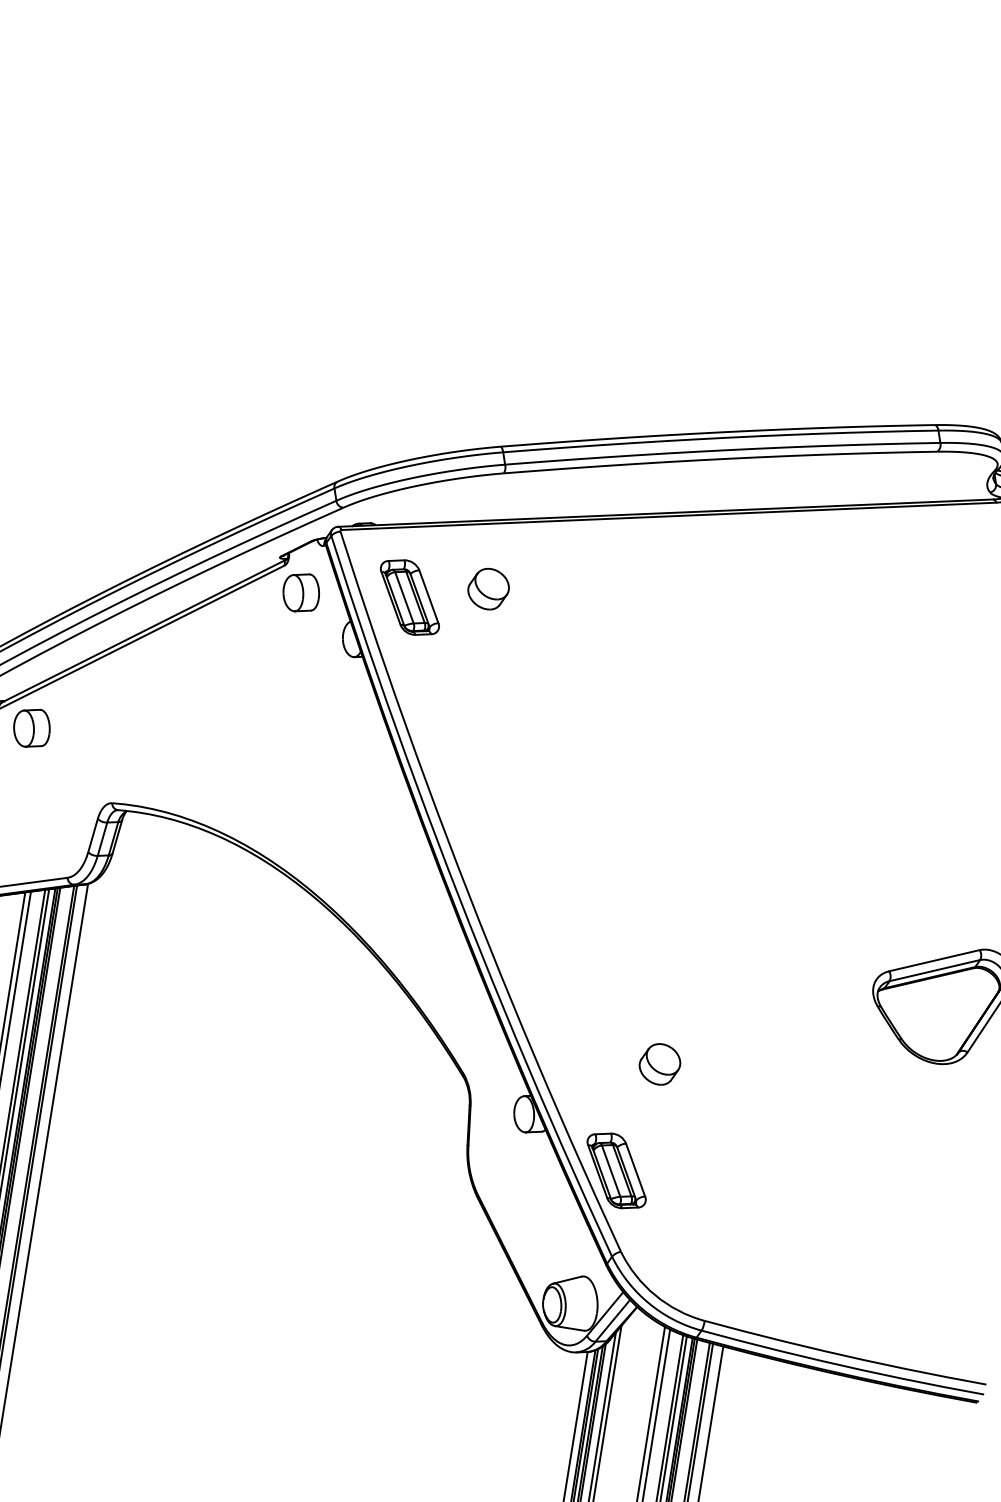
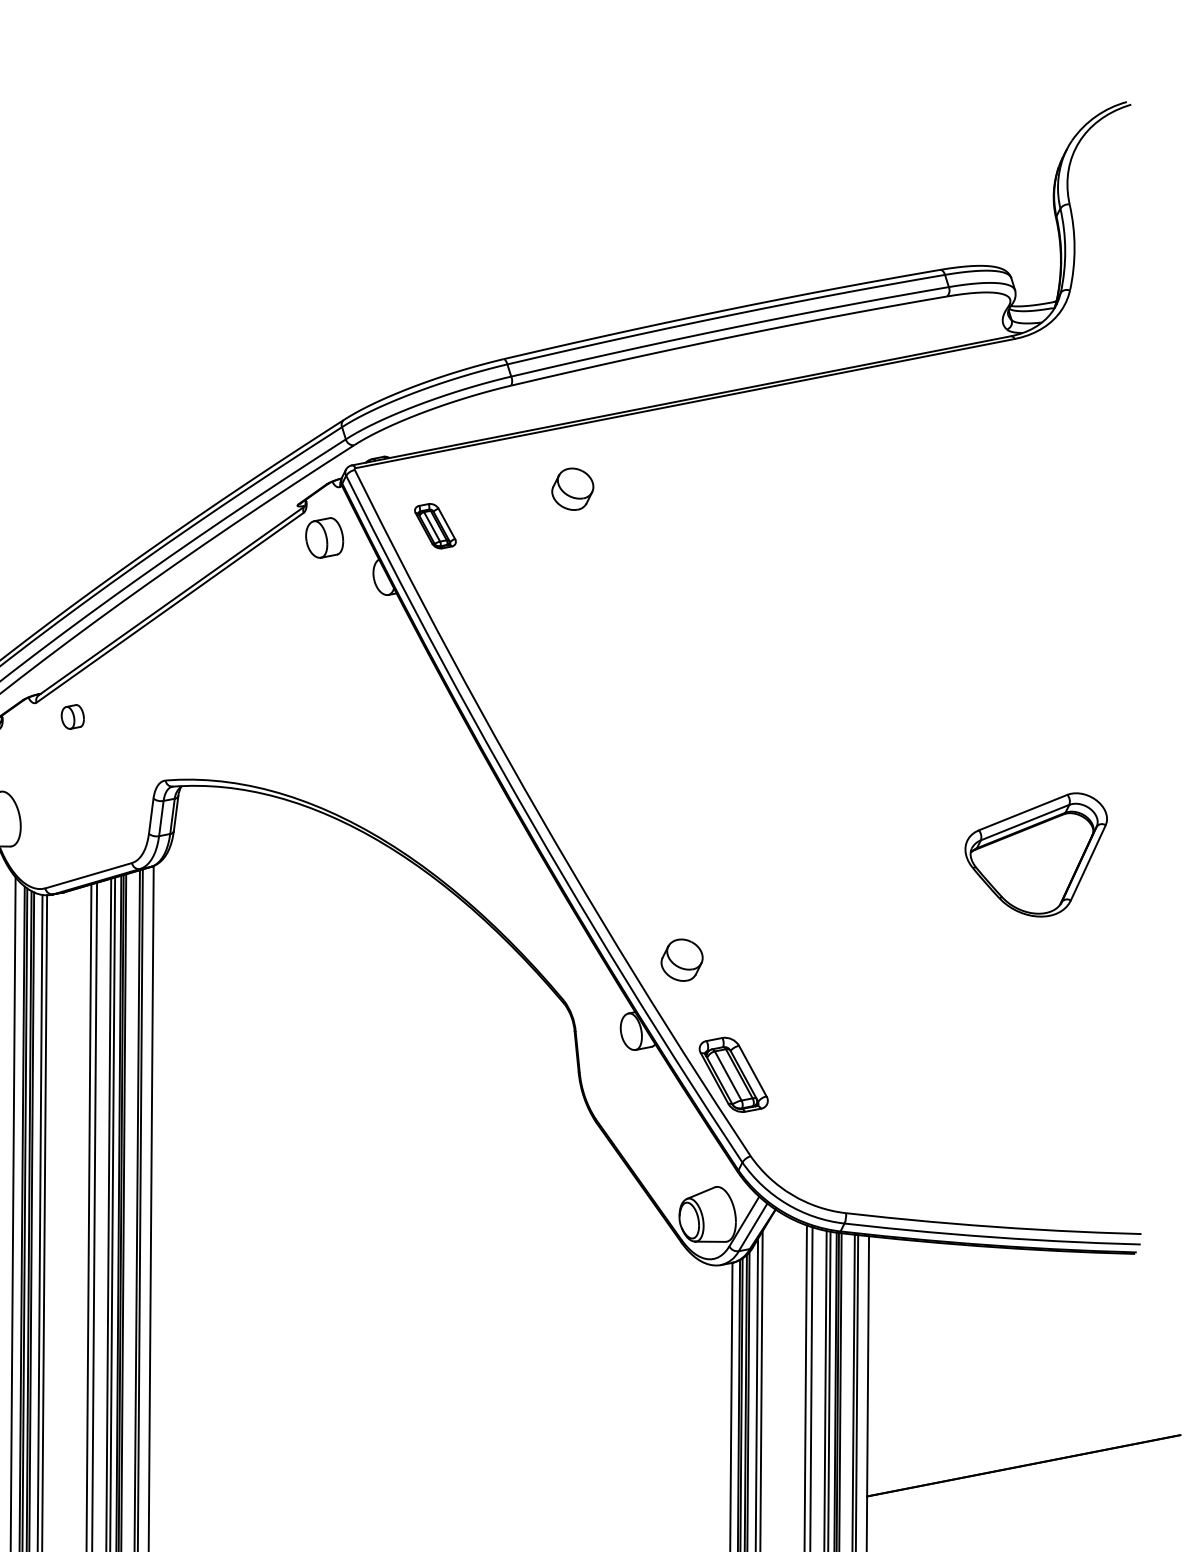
part: (488, 588) -> (572, 488), moved
part: (409, 598) -> (435, 526), size x0.6
part: (31, 727) -> (72, 716), size x0.6
part: (659, 1063) -> (681, 959), moved

